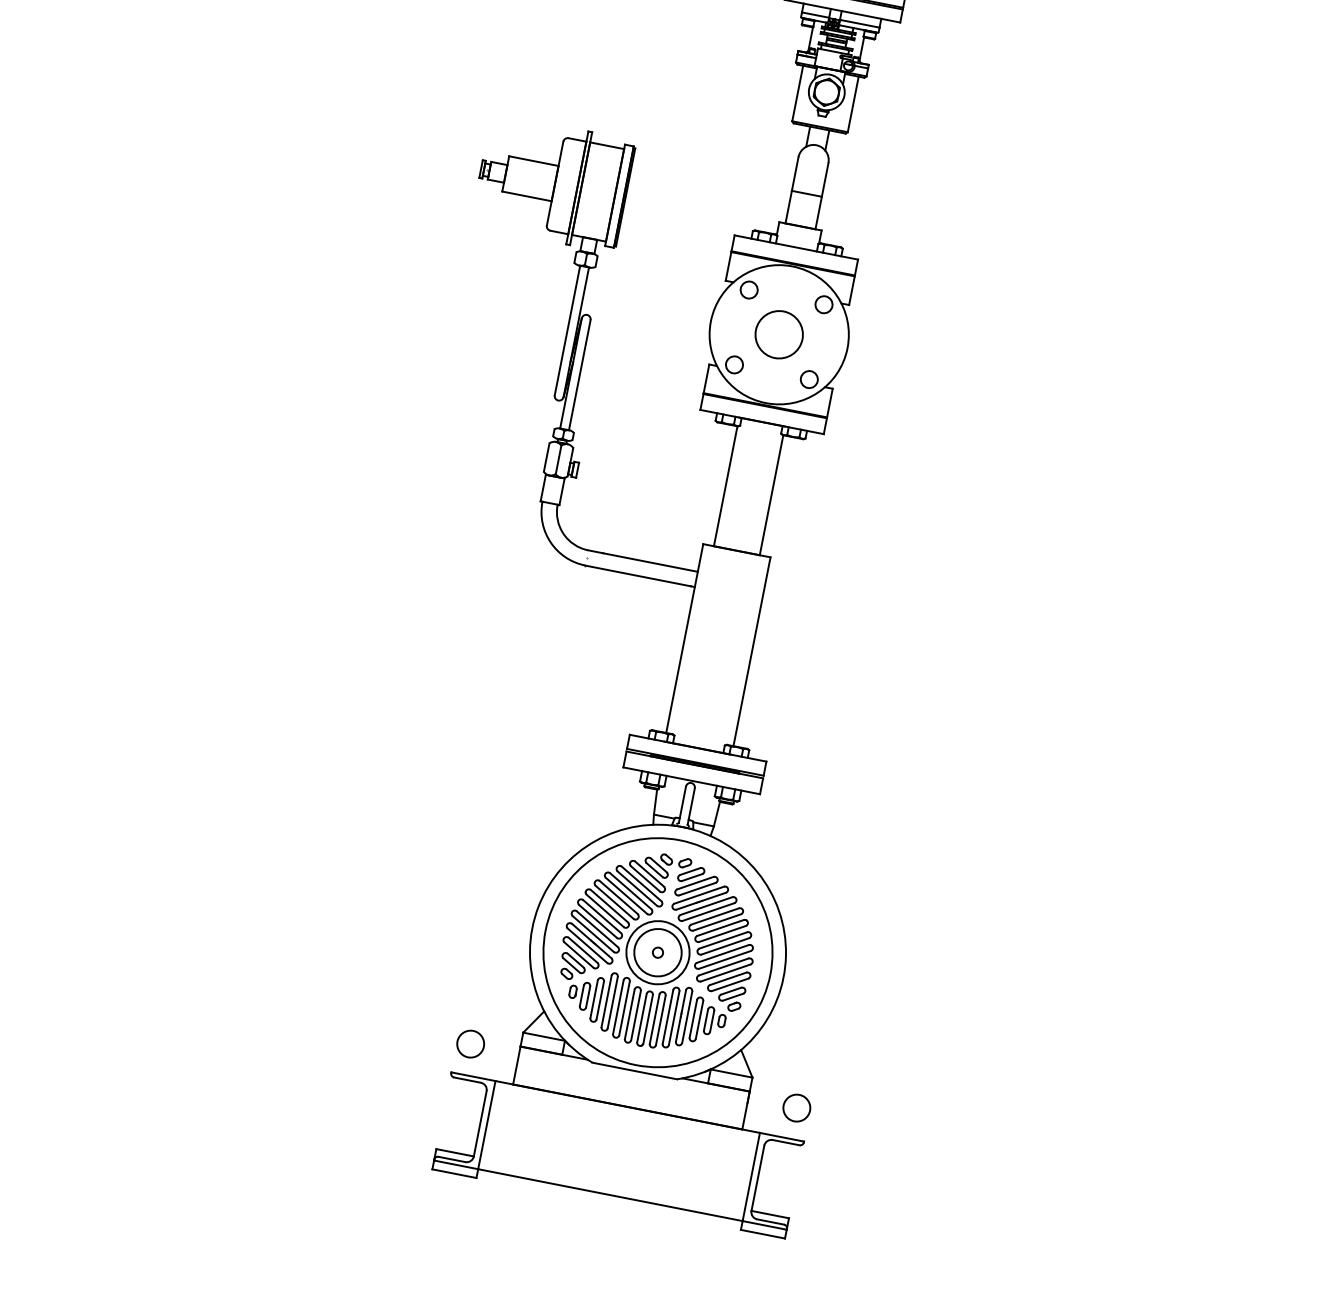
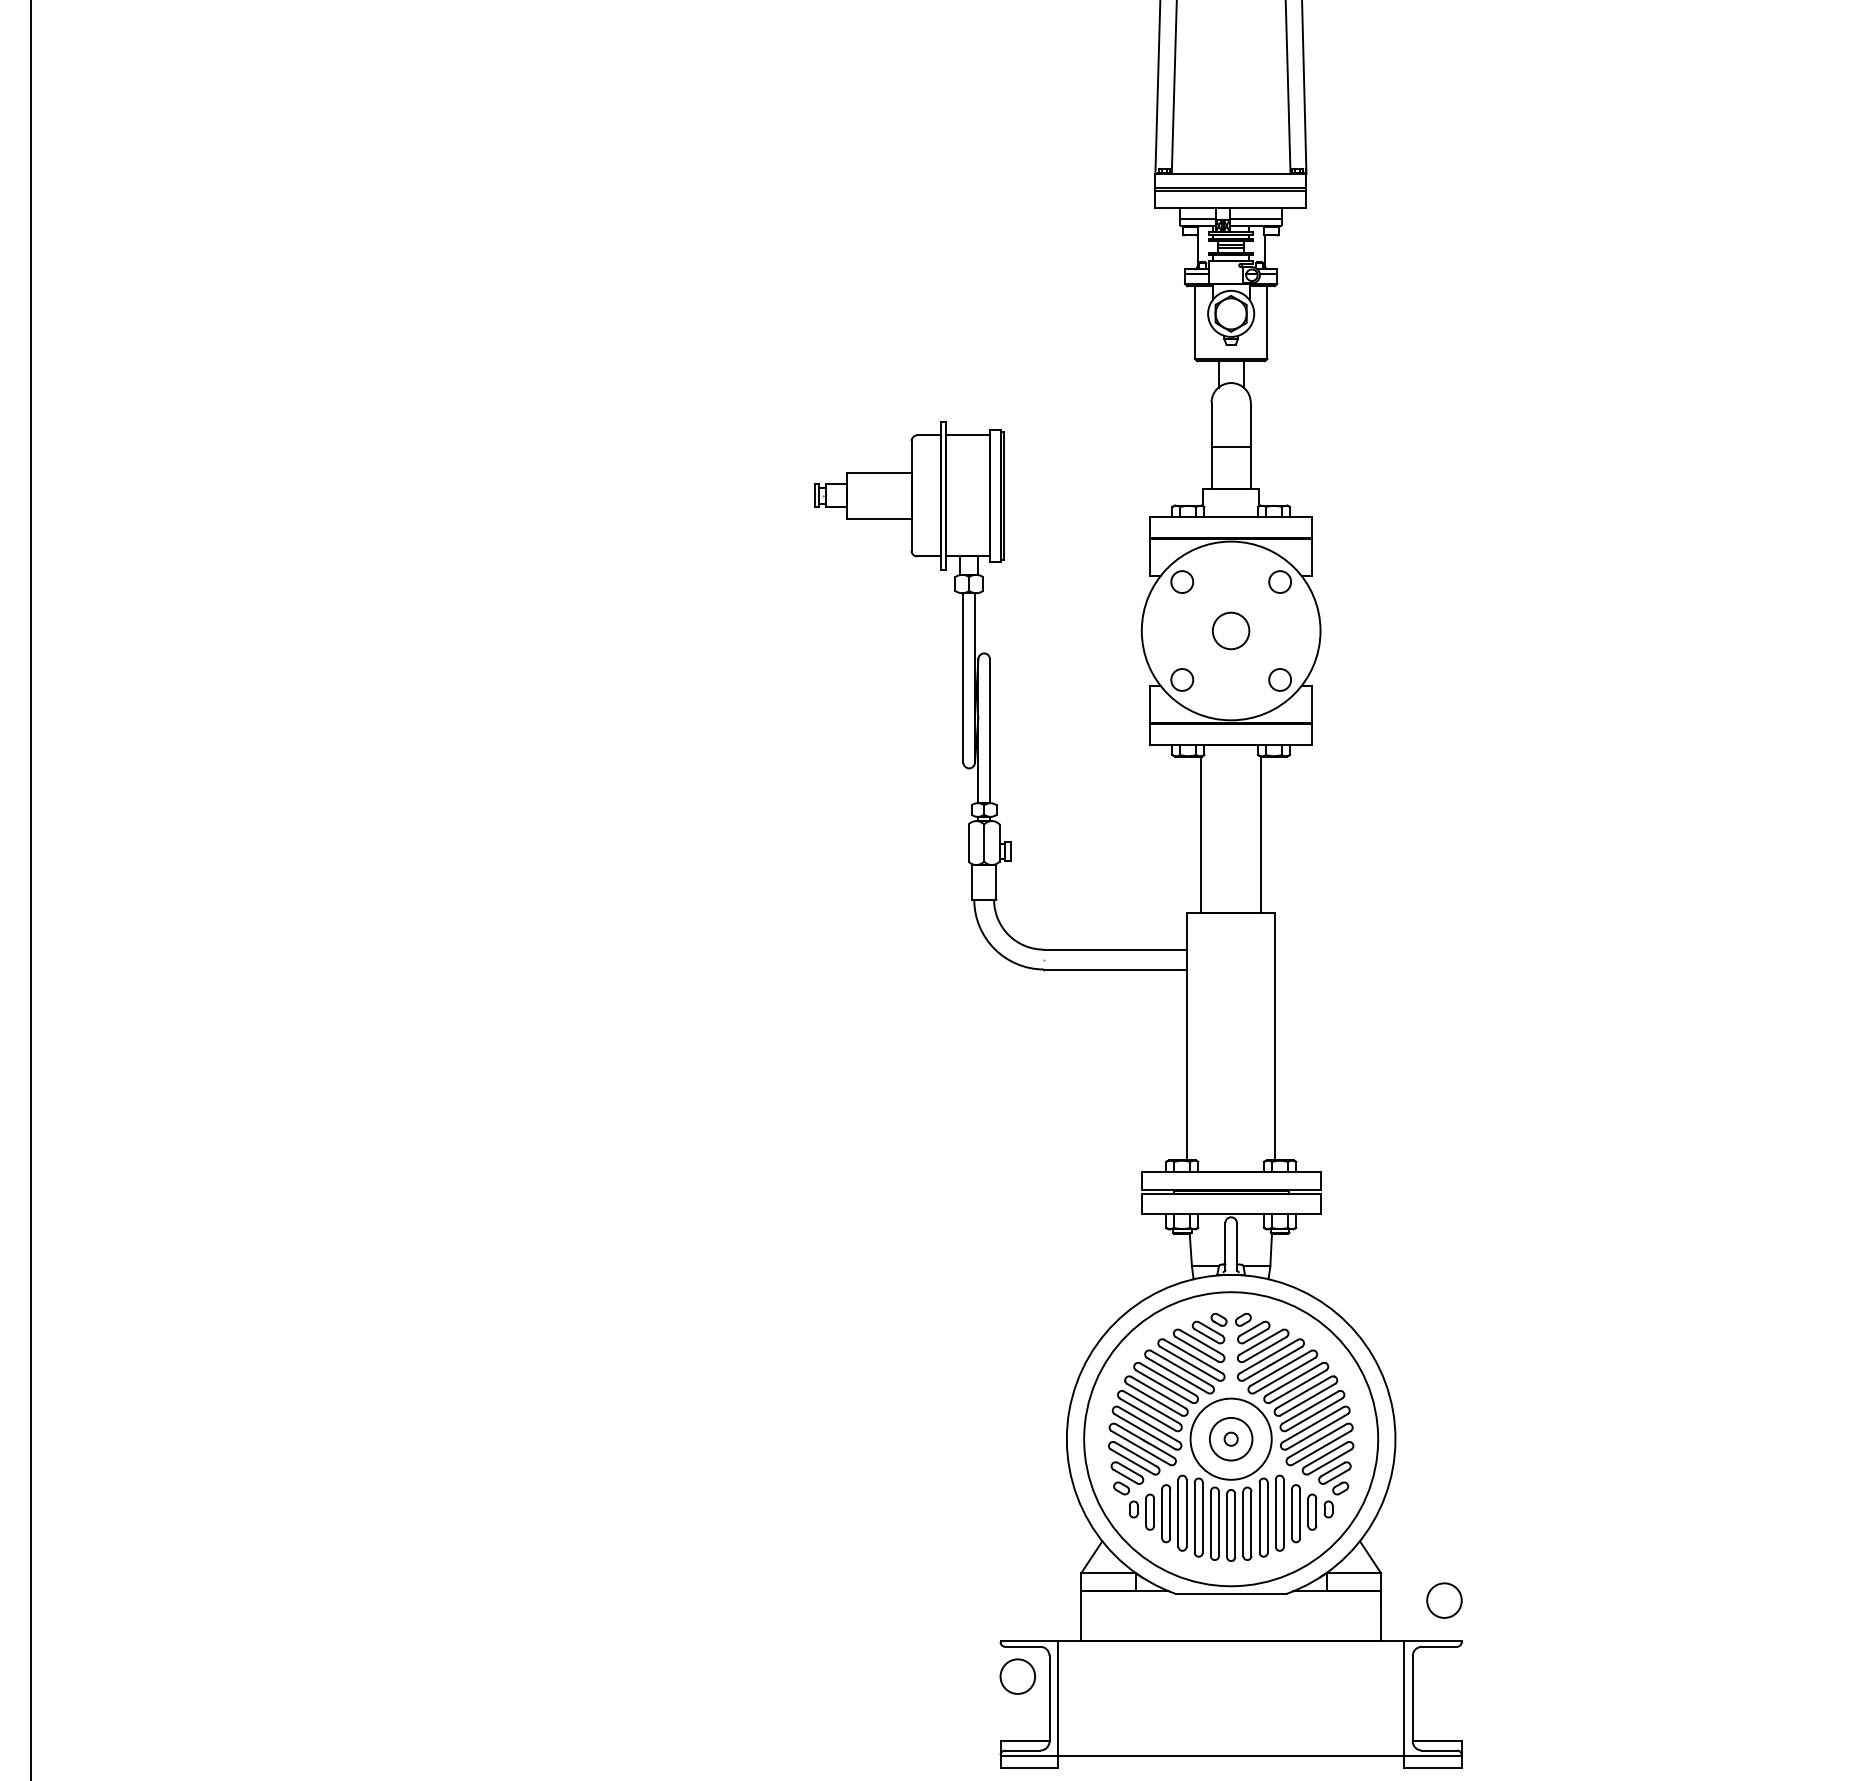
circle: (778, 334) -> (1230, 630), size x0.6
circle: (657, 952) -> (1230, 1438), size x0.7
circle: (470, 1043) -> (1017, 1676), moved

